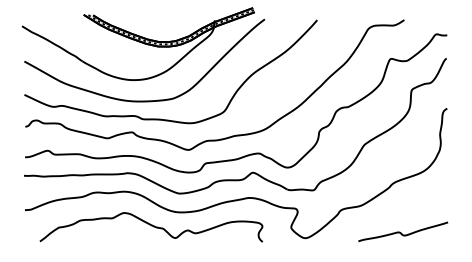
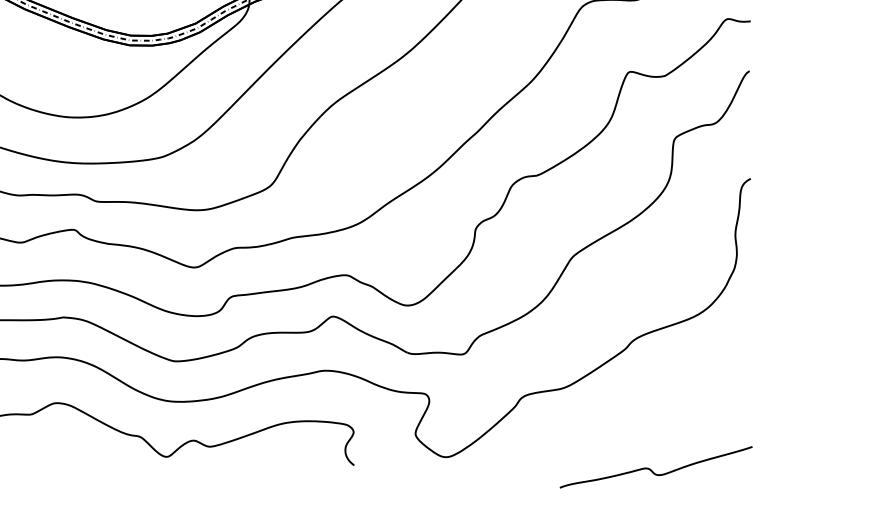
curve: (401, 232) -> (652, 468), moved

